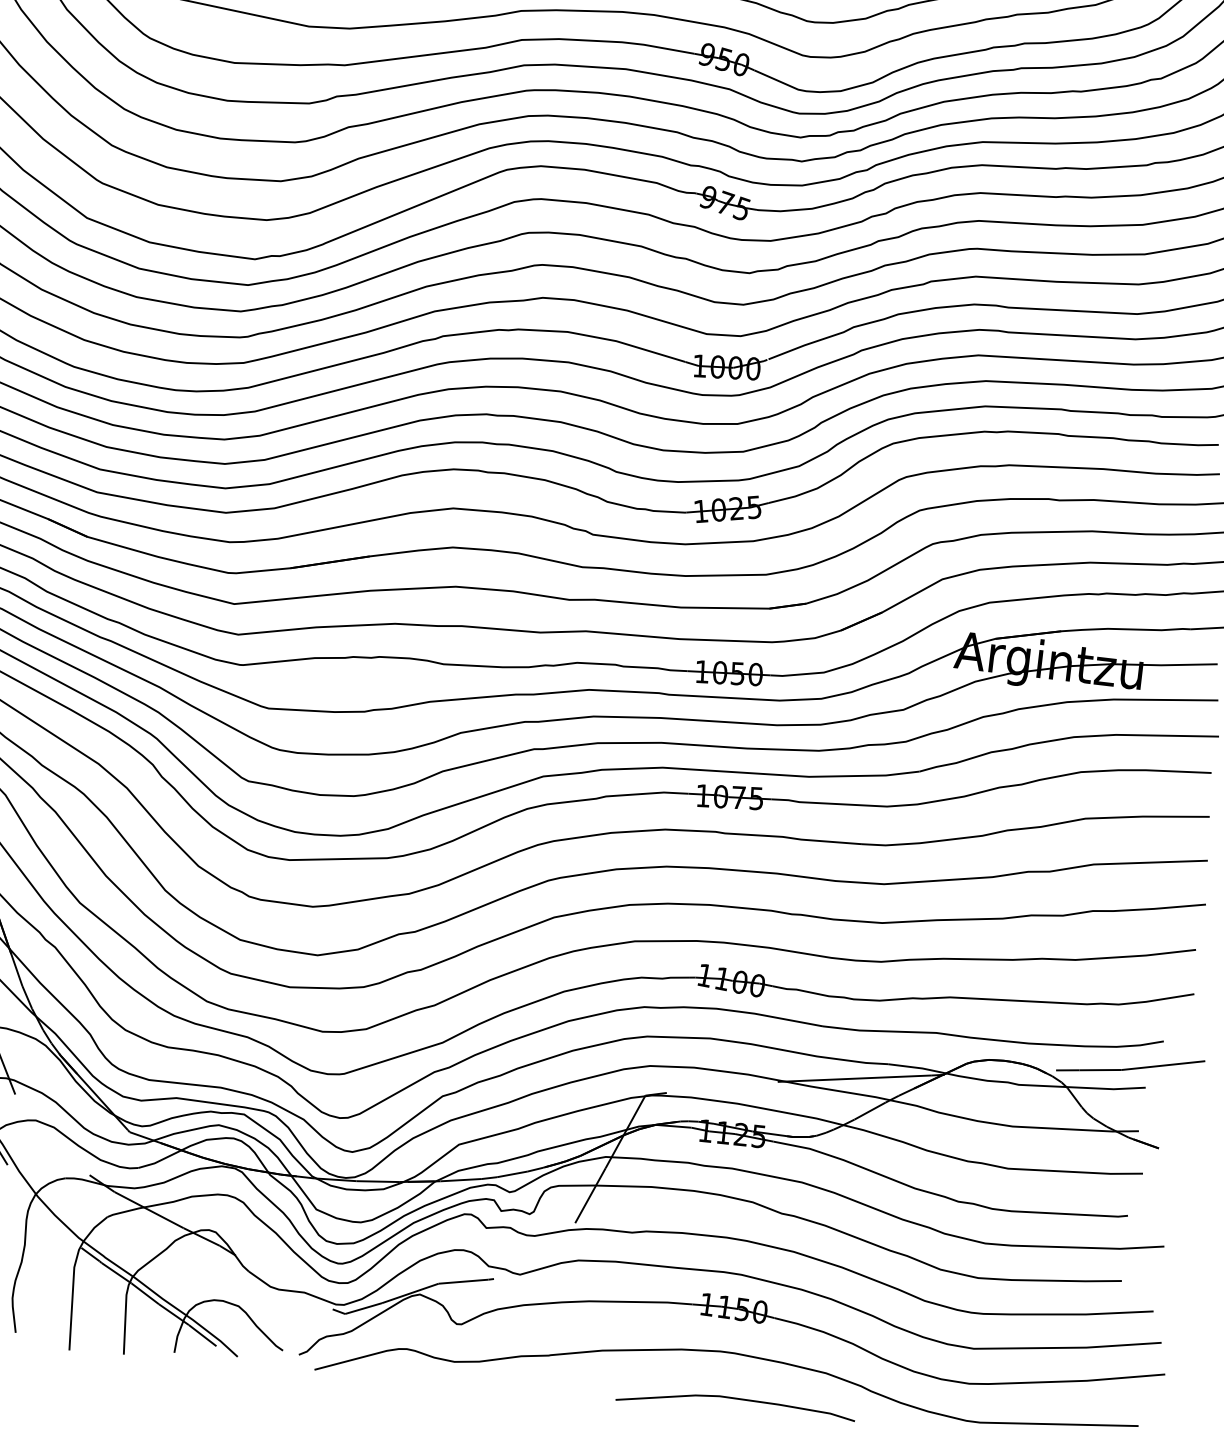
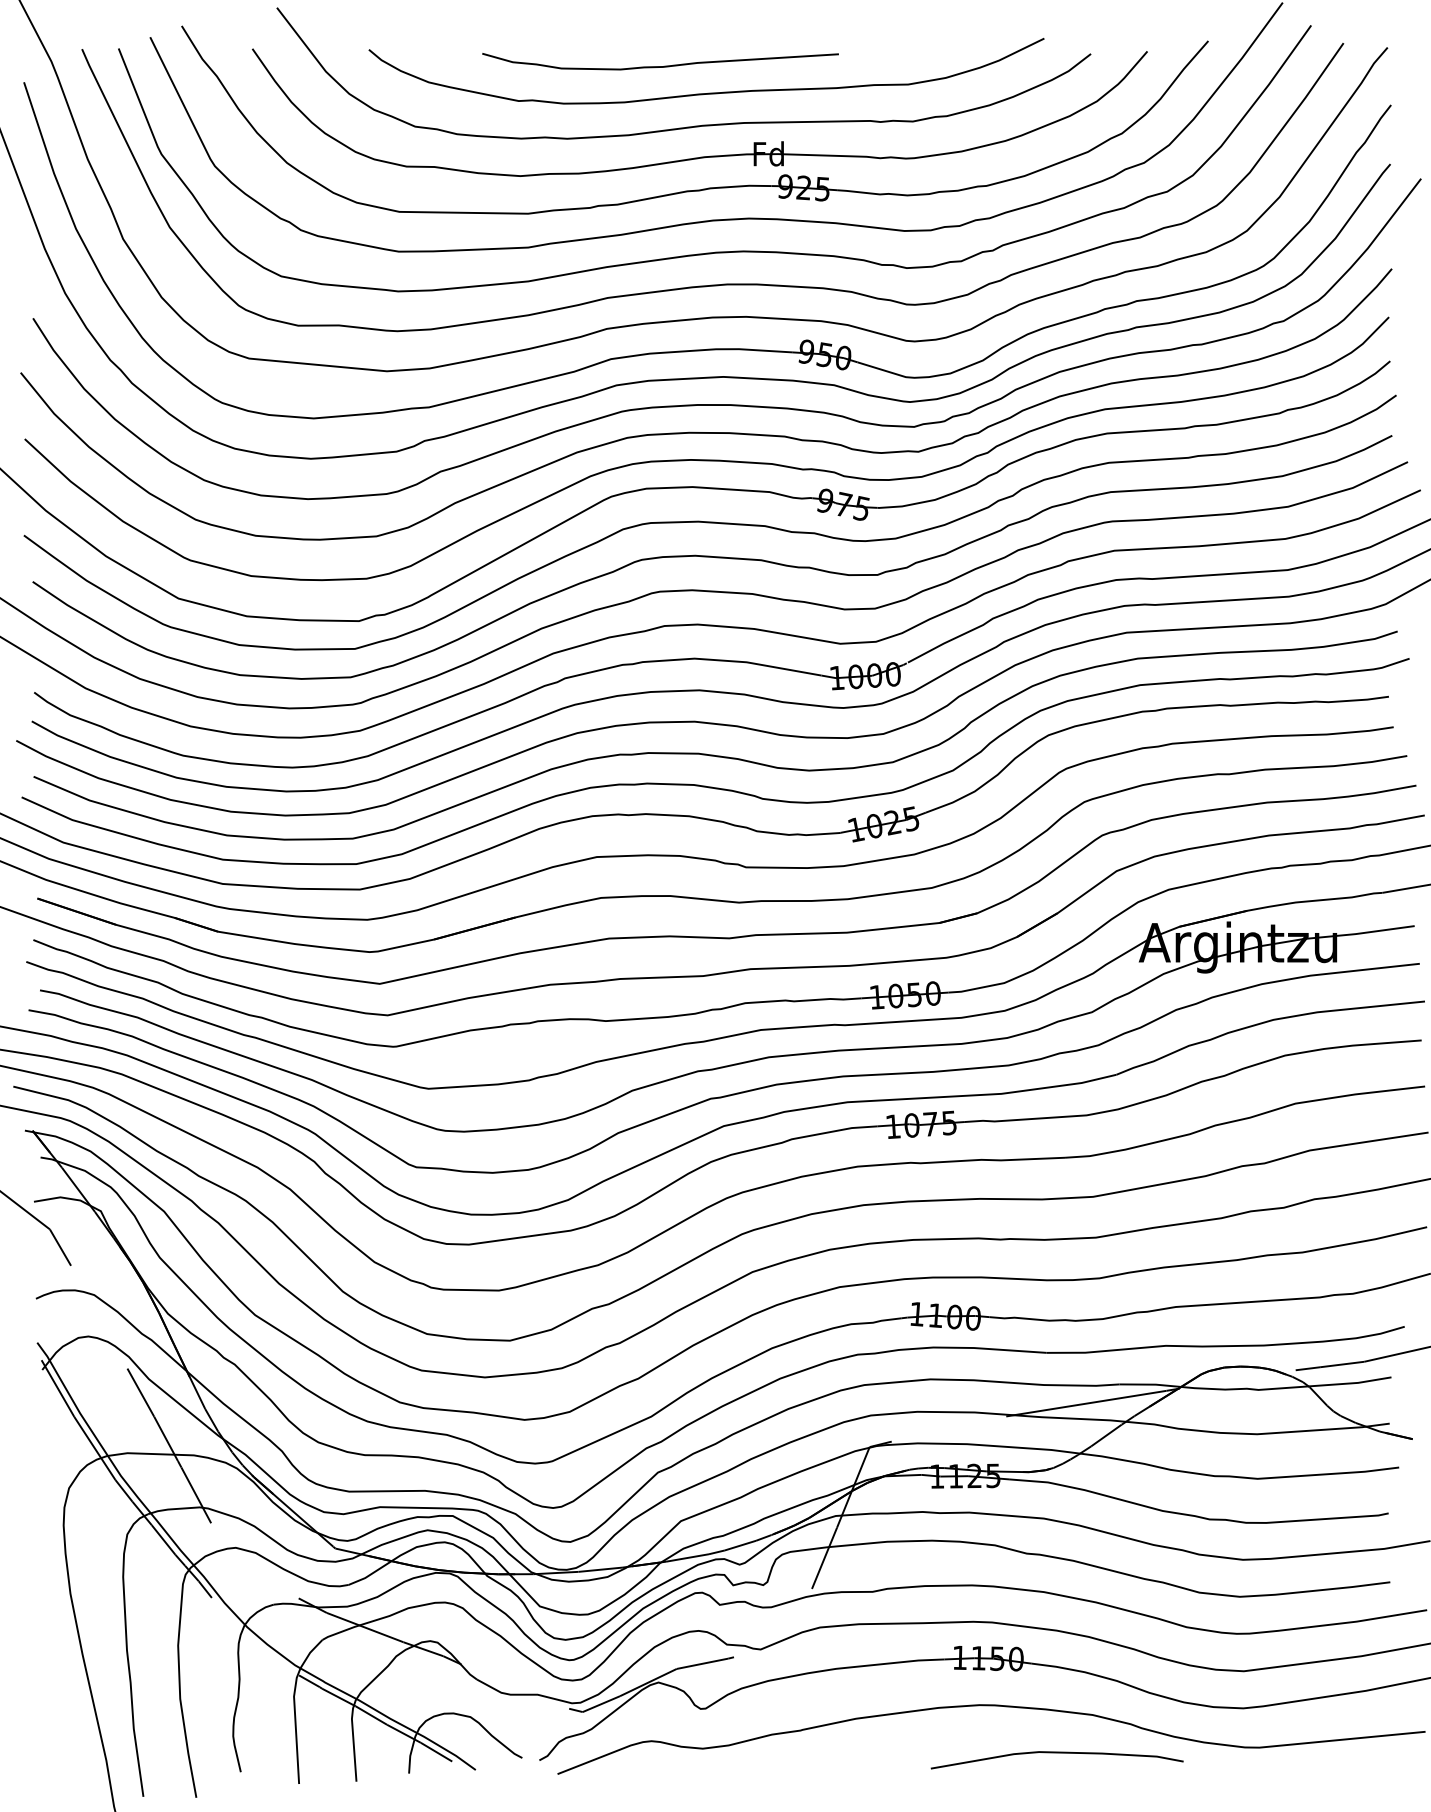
curve: (735, 1399) -> (1056, 1753), moved

